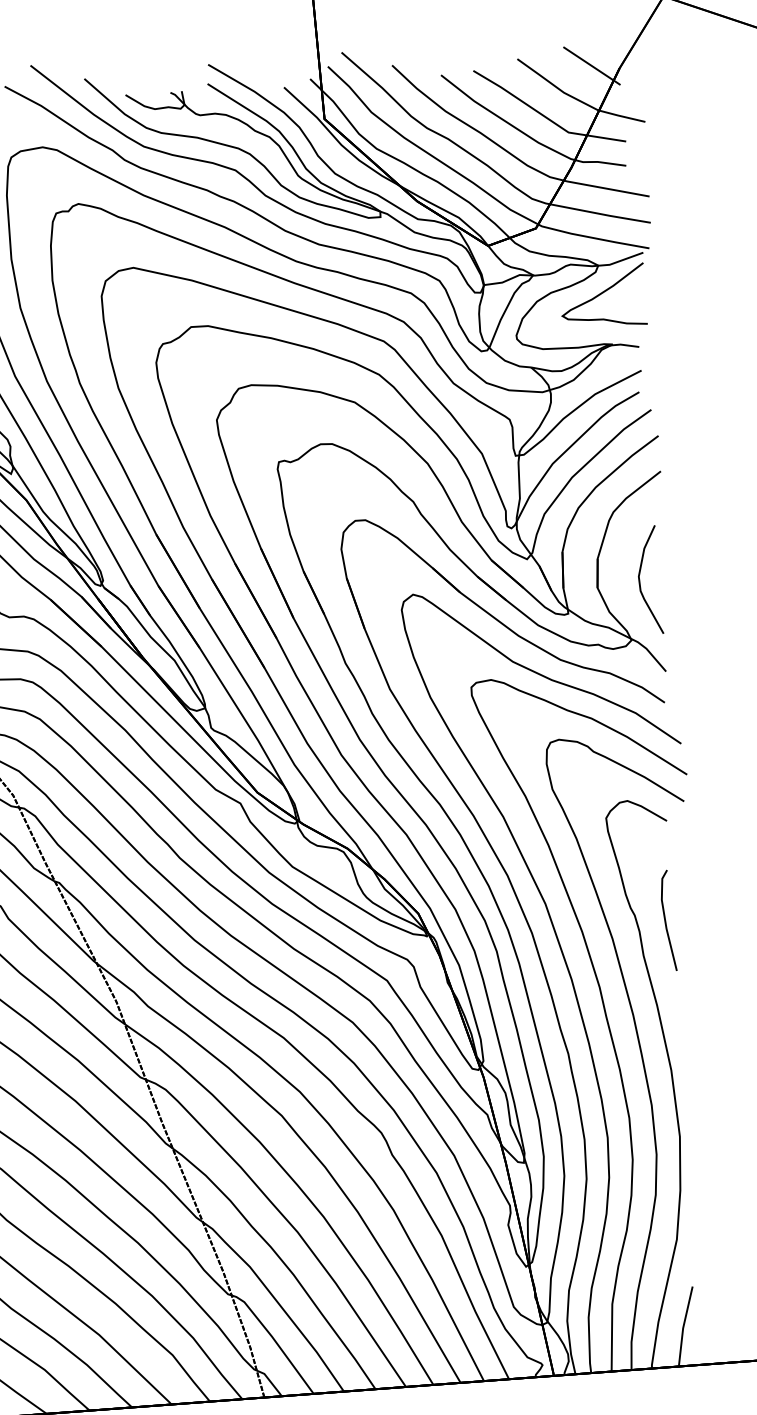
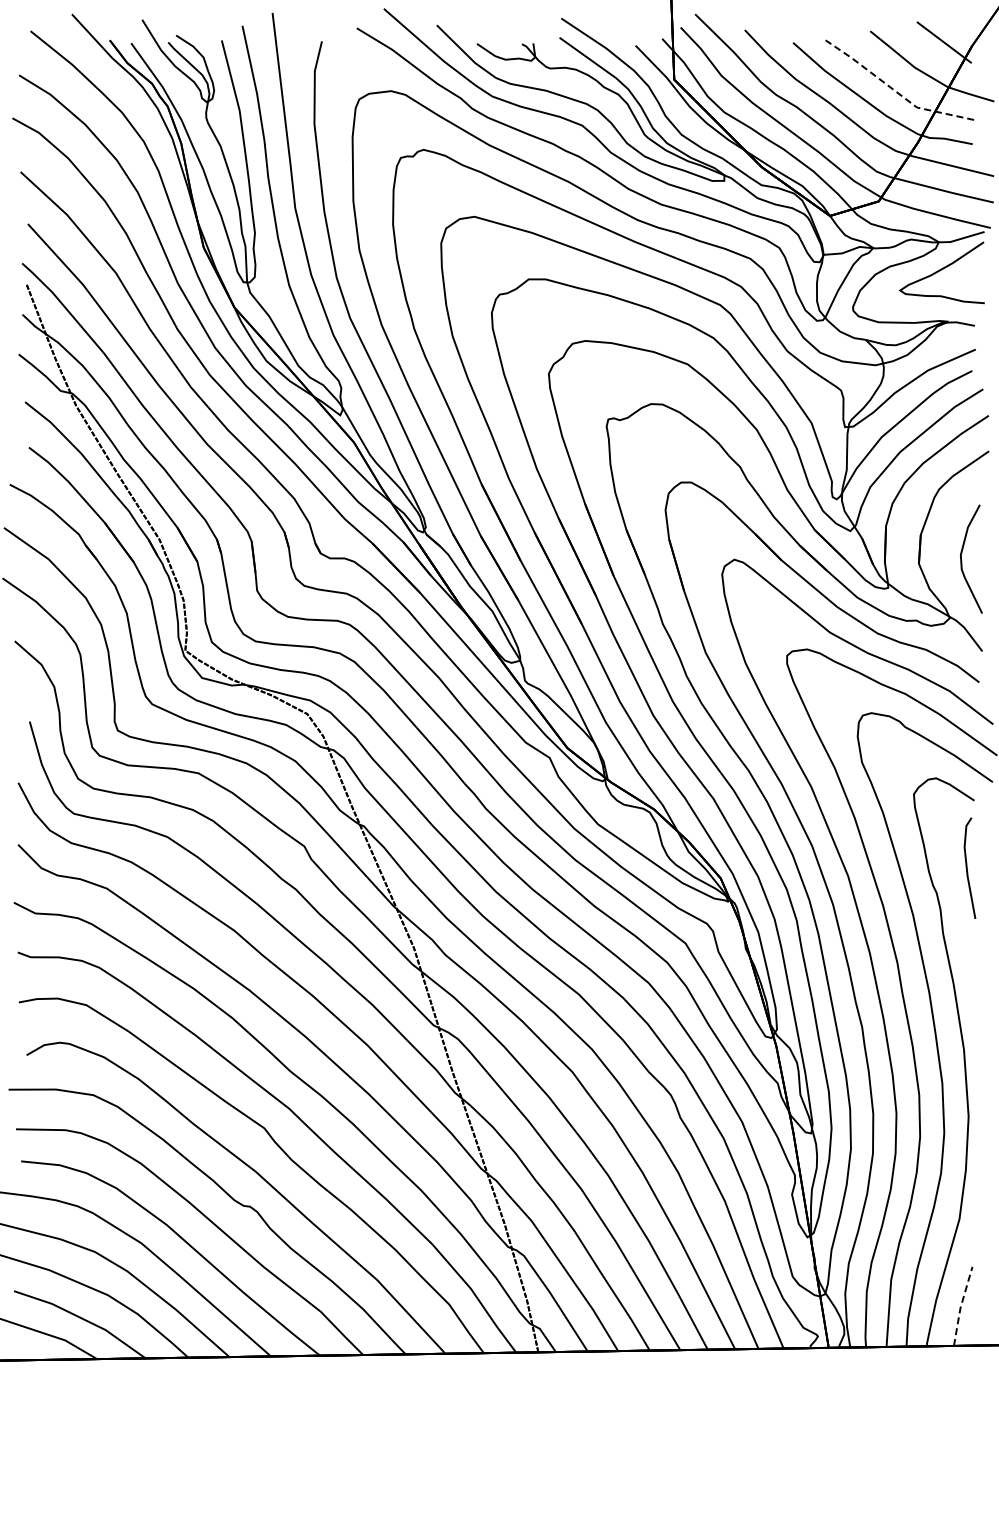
line: (545, 116) -> (894, 90), solid -> dashed
line: (665, 920) -> (967, 867), moved
line: (684, 1326) -> (961, 1306), solid -> dashed

